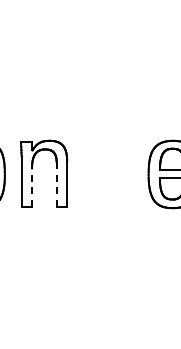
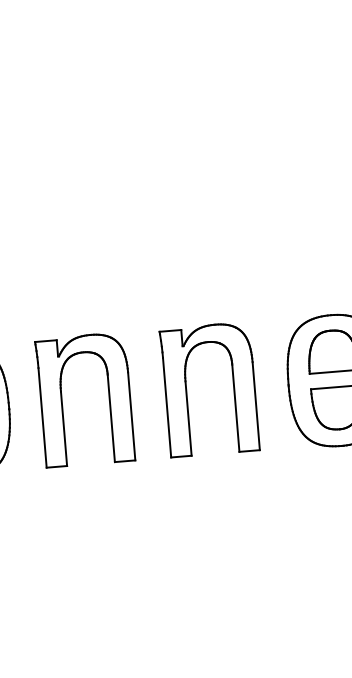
part: (96, 173) -> (187, 390), added
line: (56, 184) -> (111, 418), dashed -> solid
line: (32, 187) -> (64, 428), dashed -> solid

